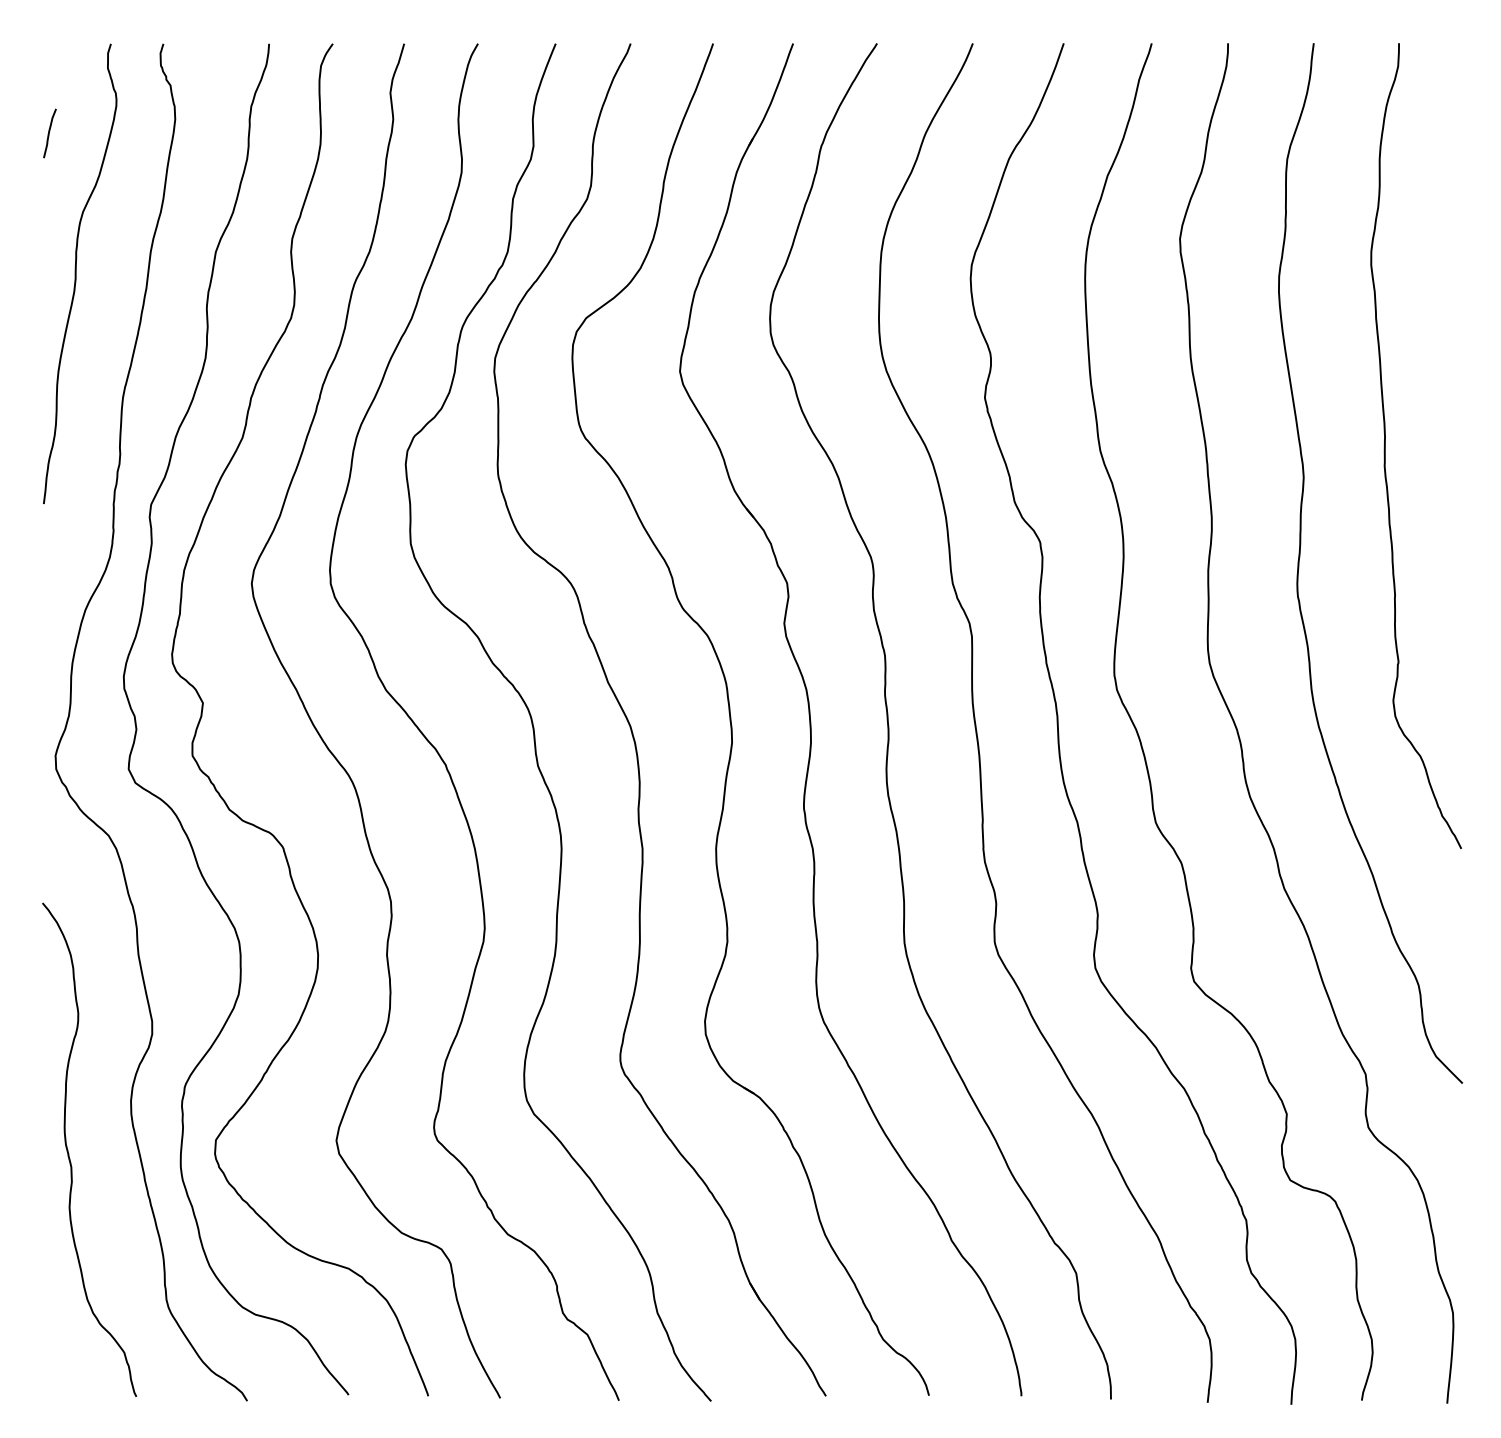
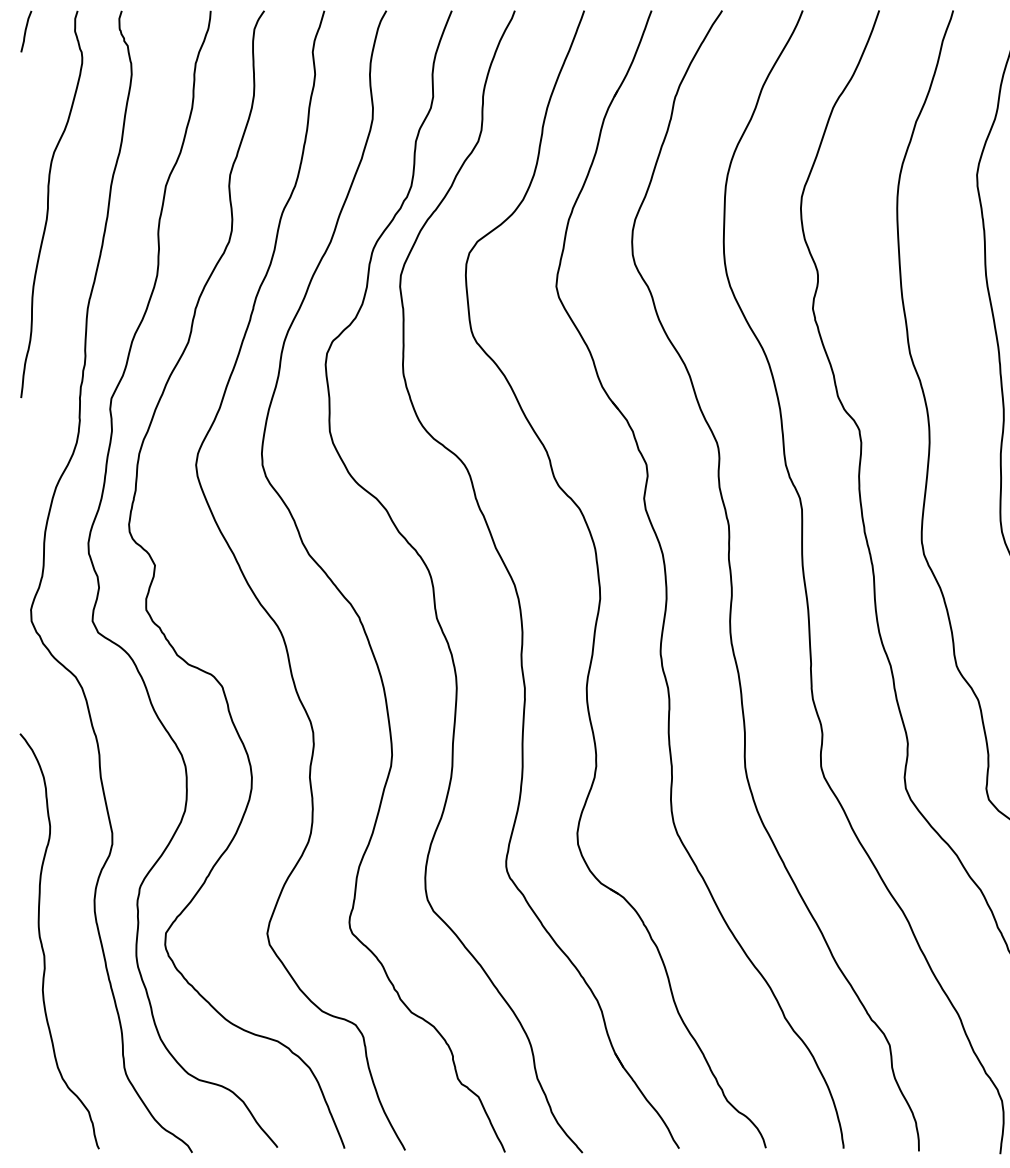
curve: (49, 133) -> (25, 31), moved

